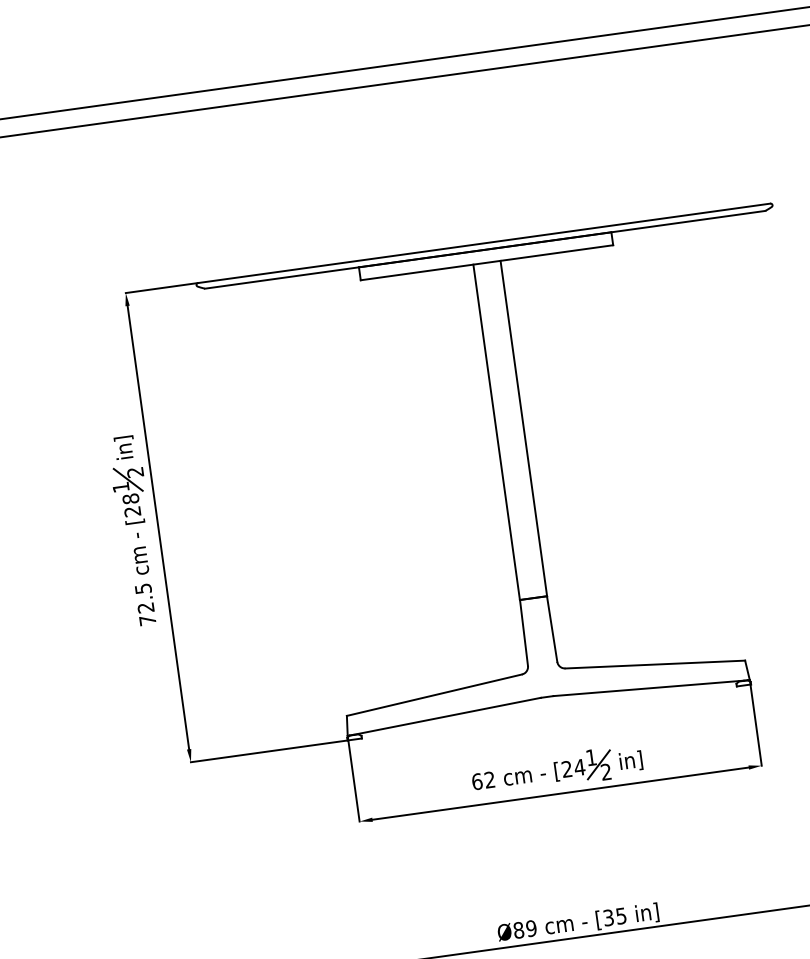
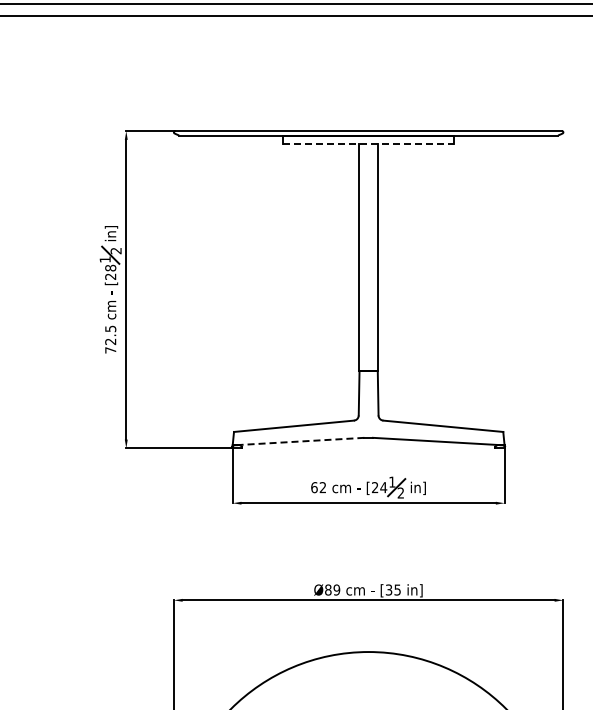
line: (488, 262) -> (369, 144), solid -> dashed
line: (447, 716) -> (300, 441), solid -> dashed

